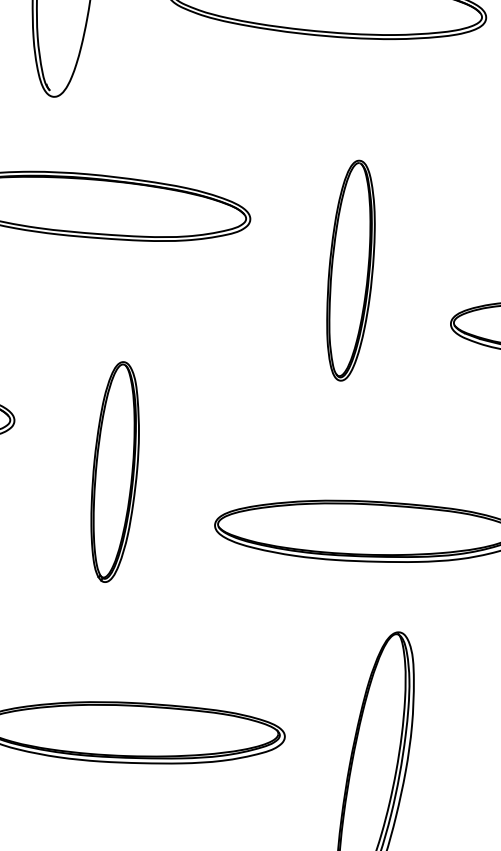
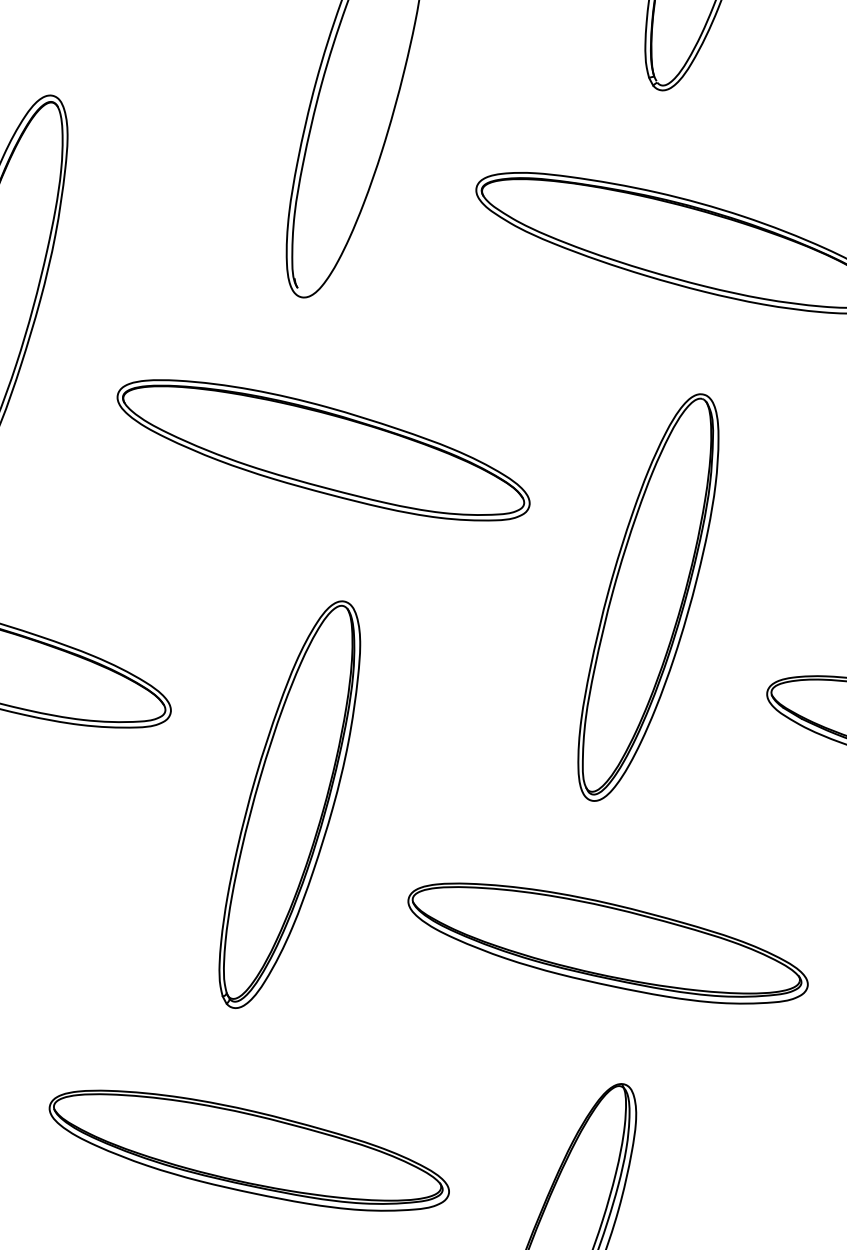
part: (350, 270) -> (648, 597), size x1.43
part: (114, 471) -> (289, 804), size x1.43

